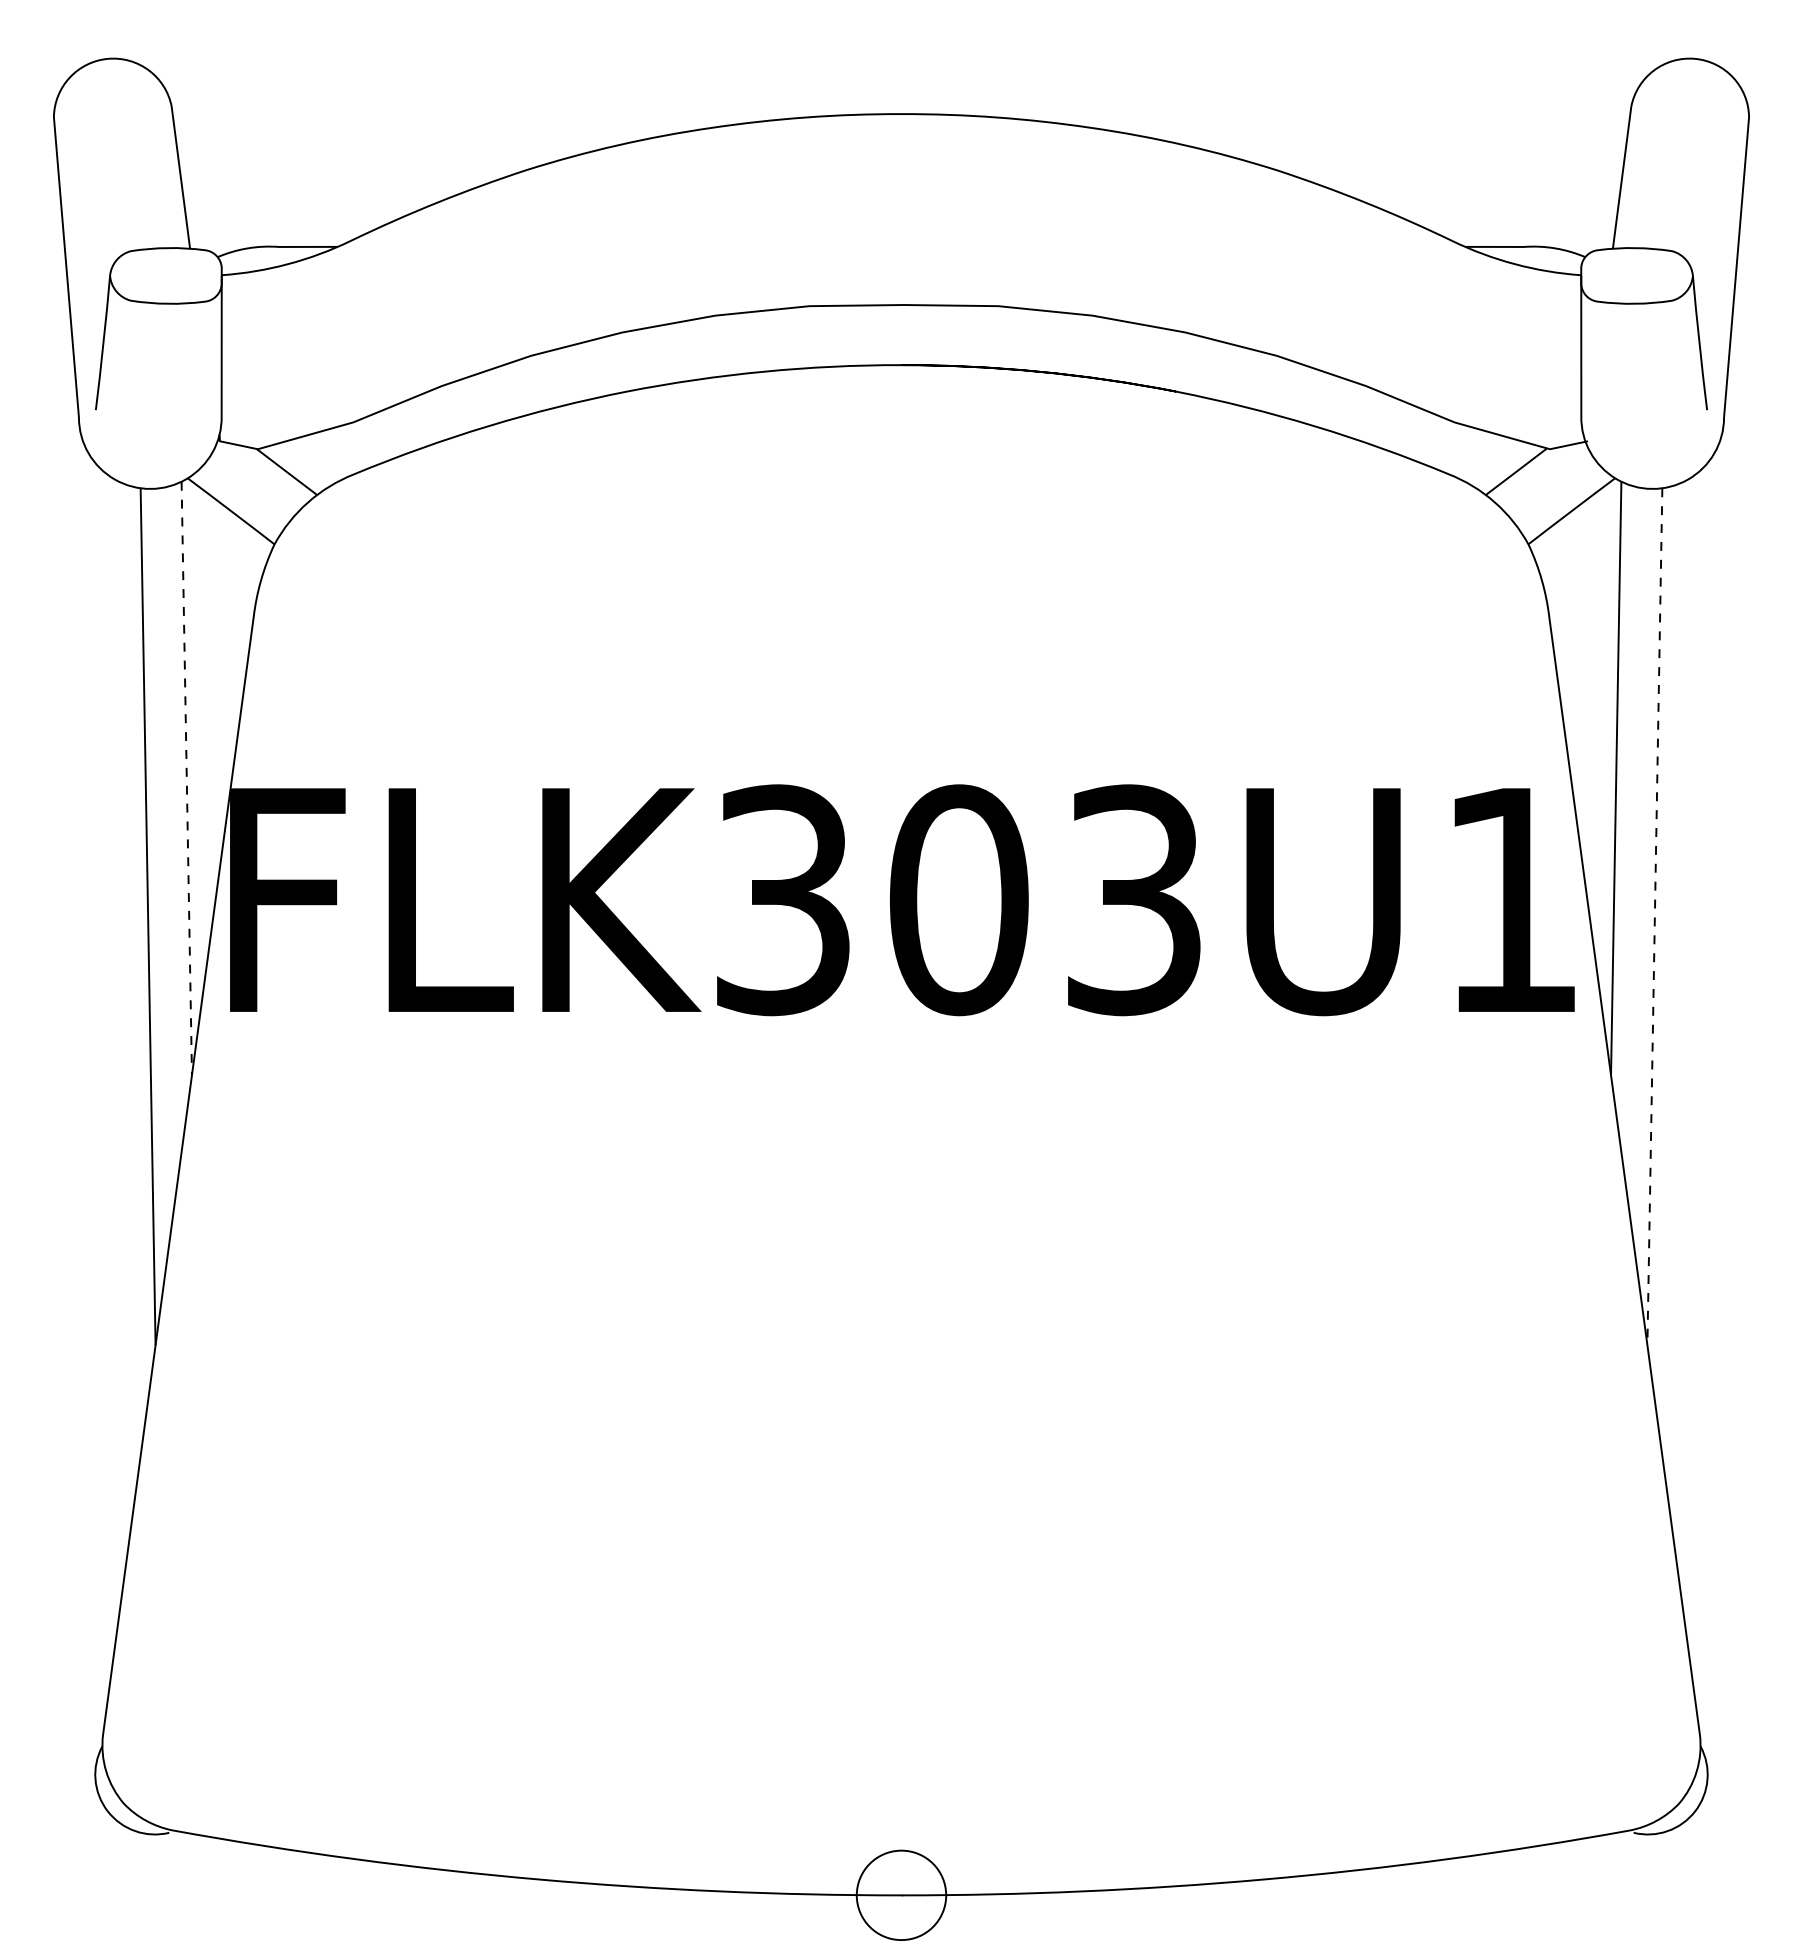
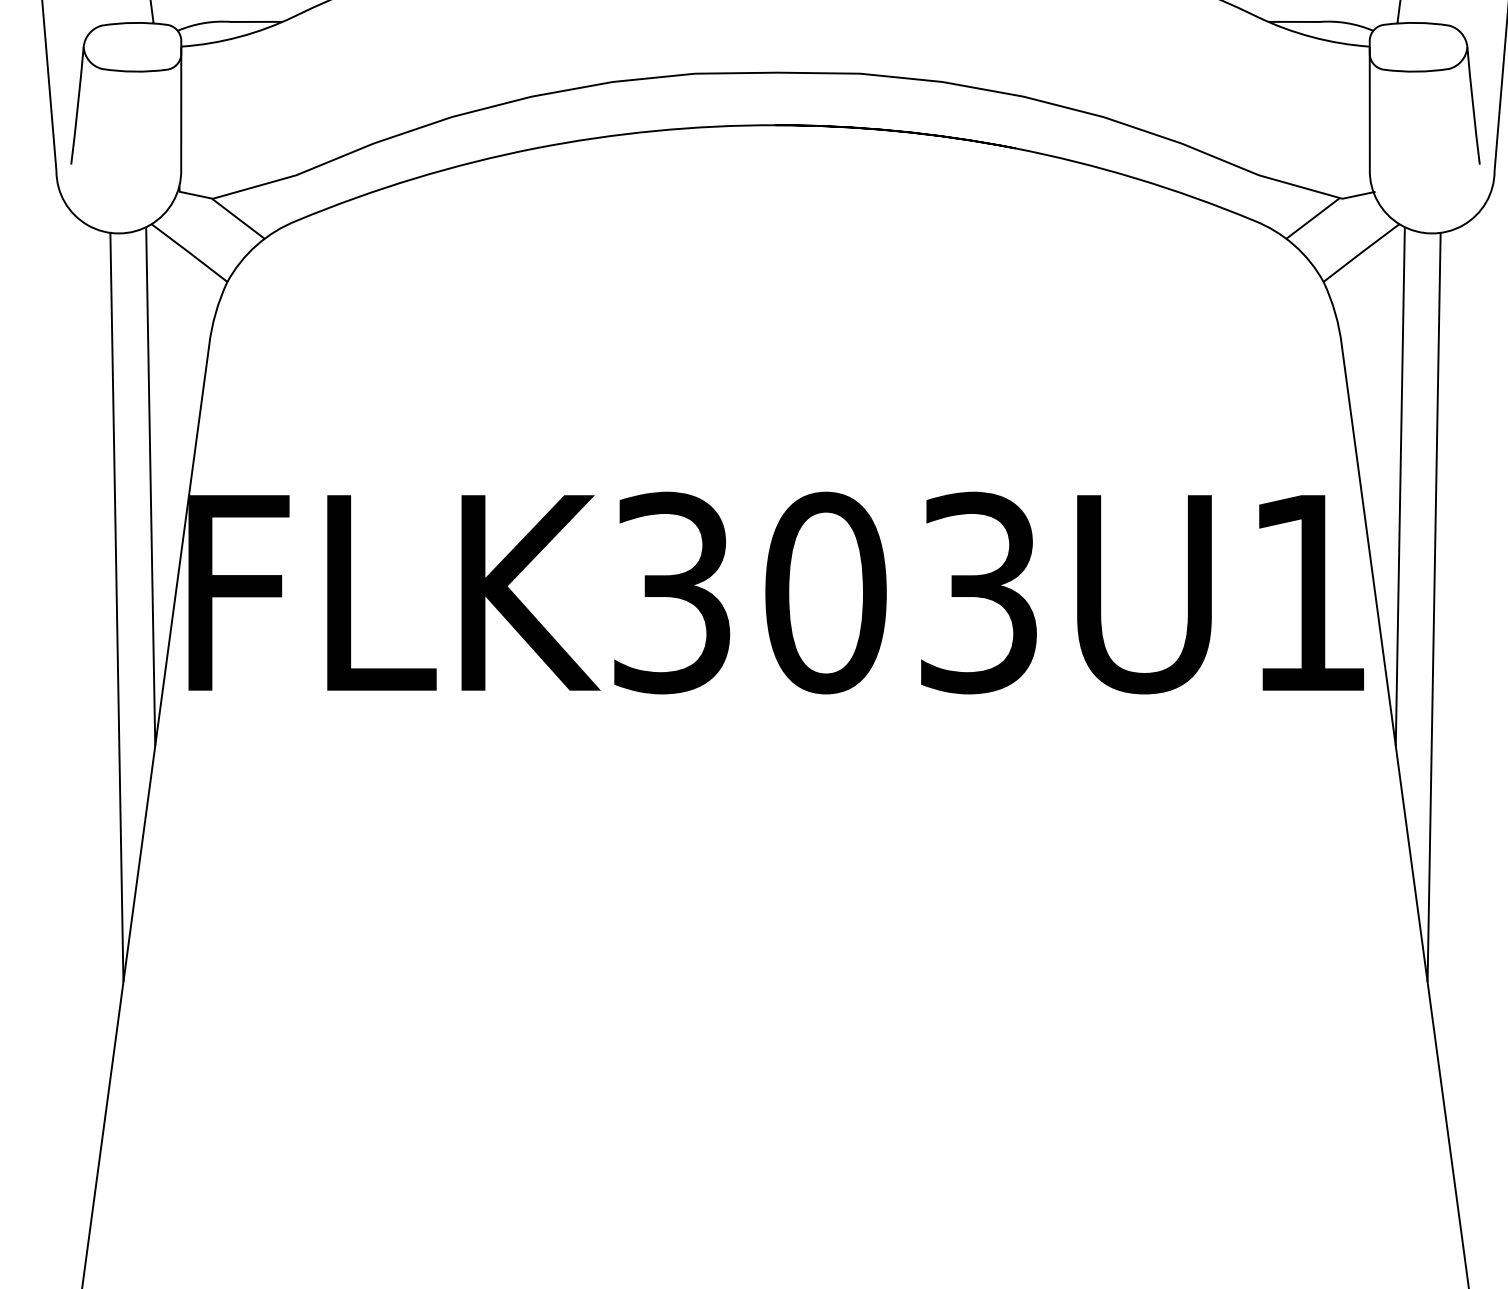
line: (186, 778) -> (150, 486), dashed -> solid
line: (1654, 916) -> (1433, 607), dashed -> solid

